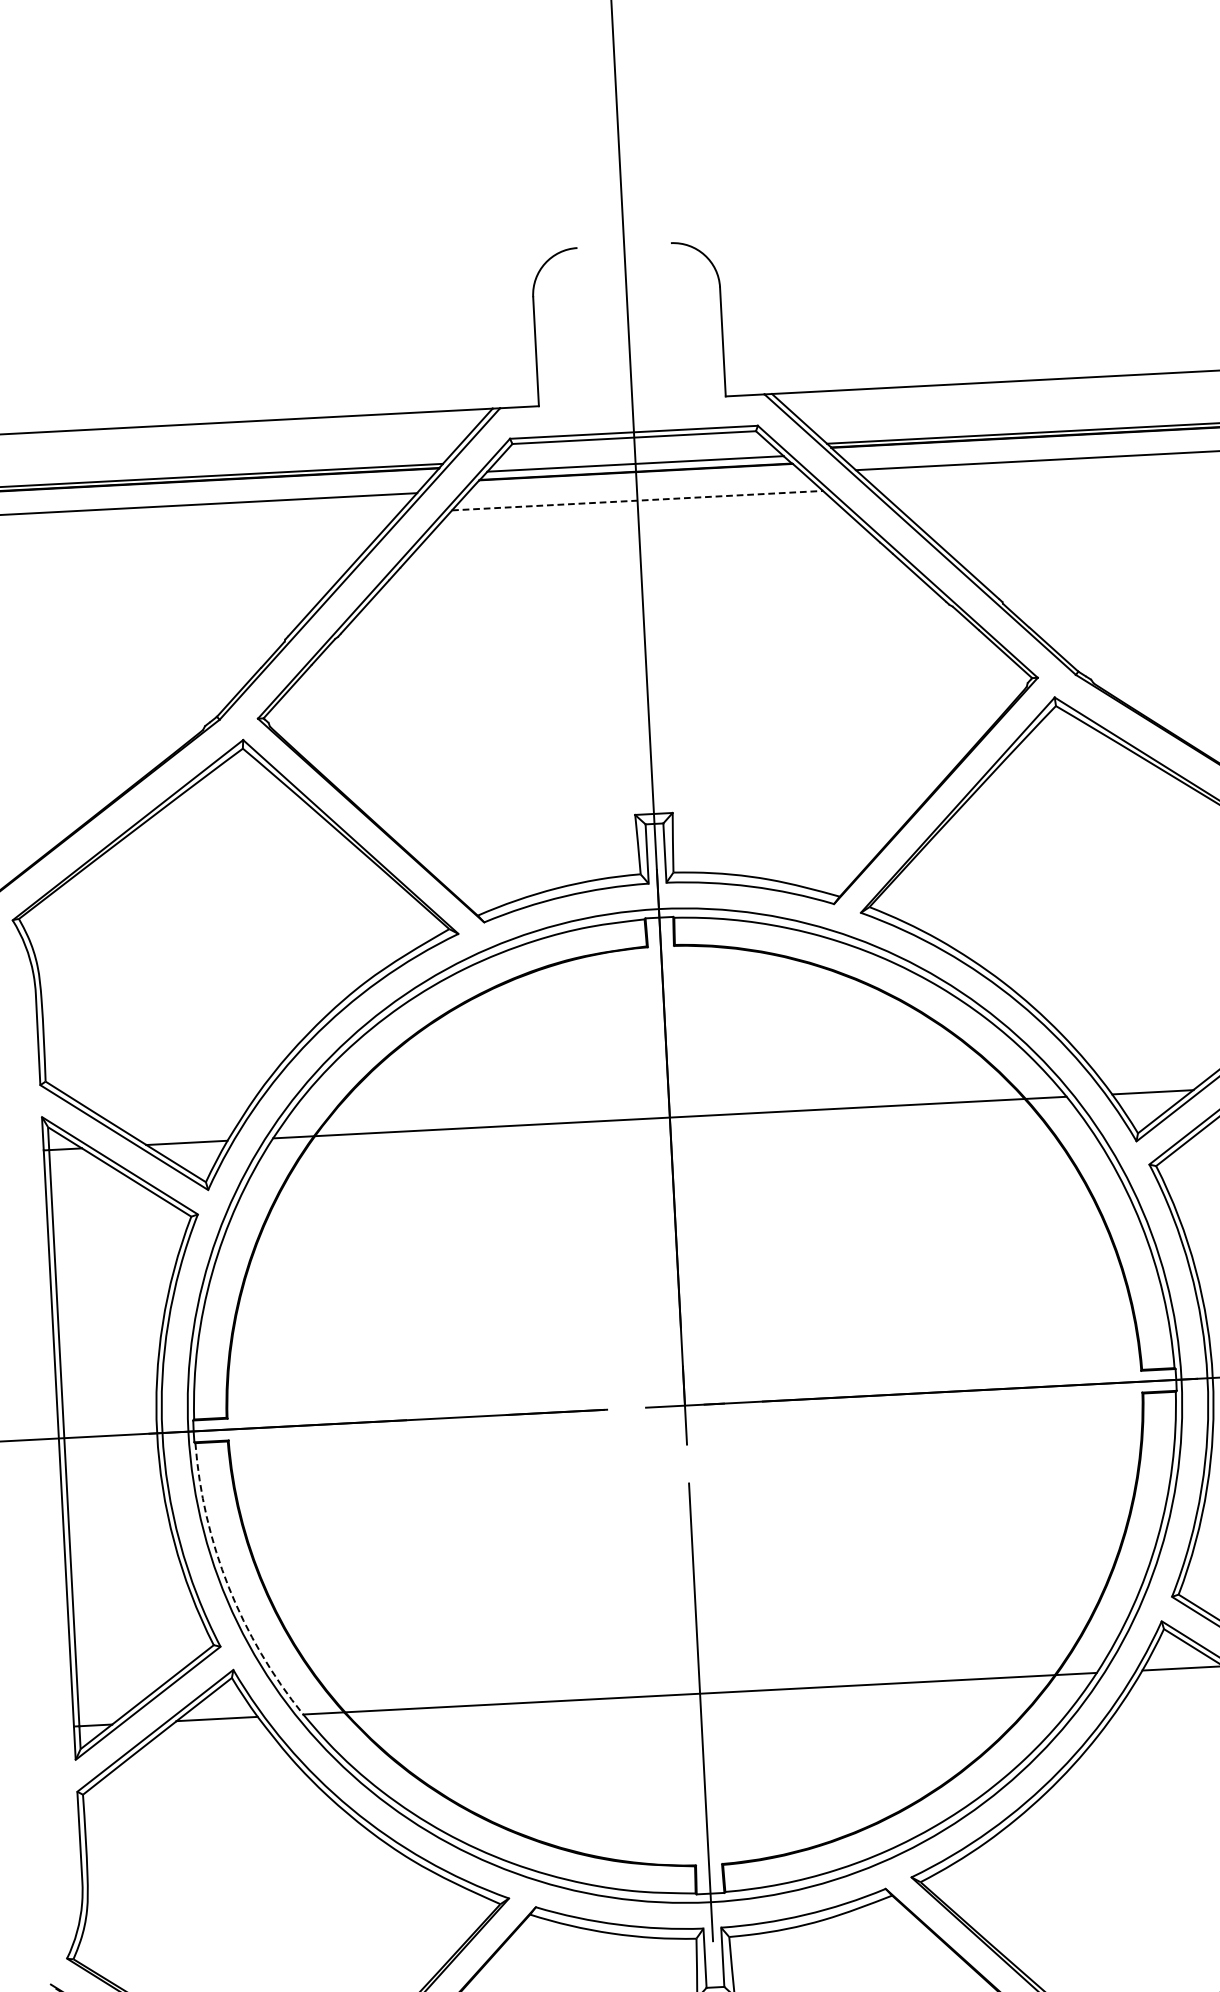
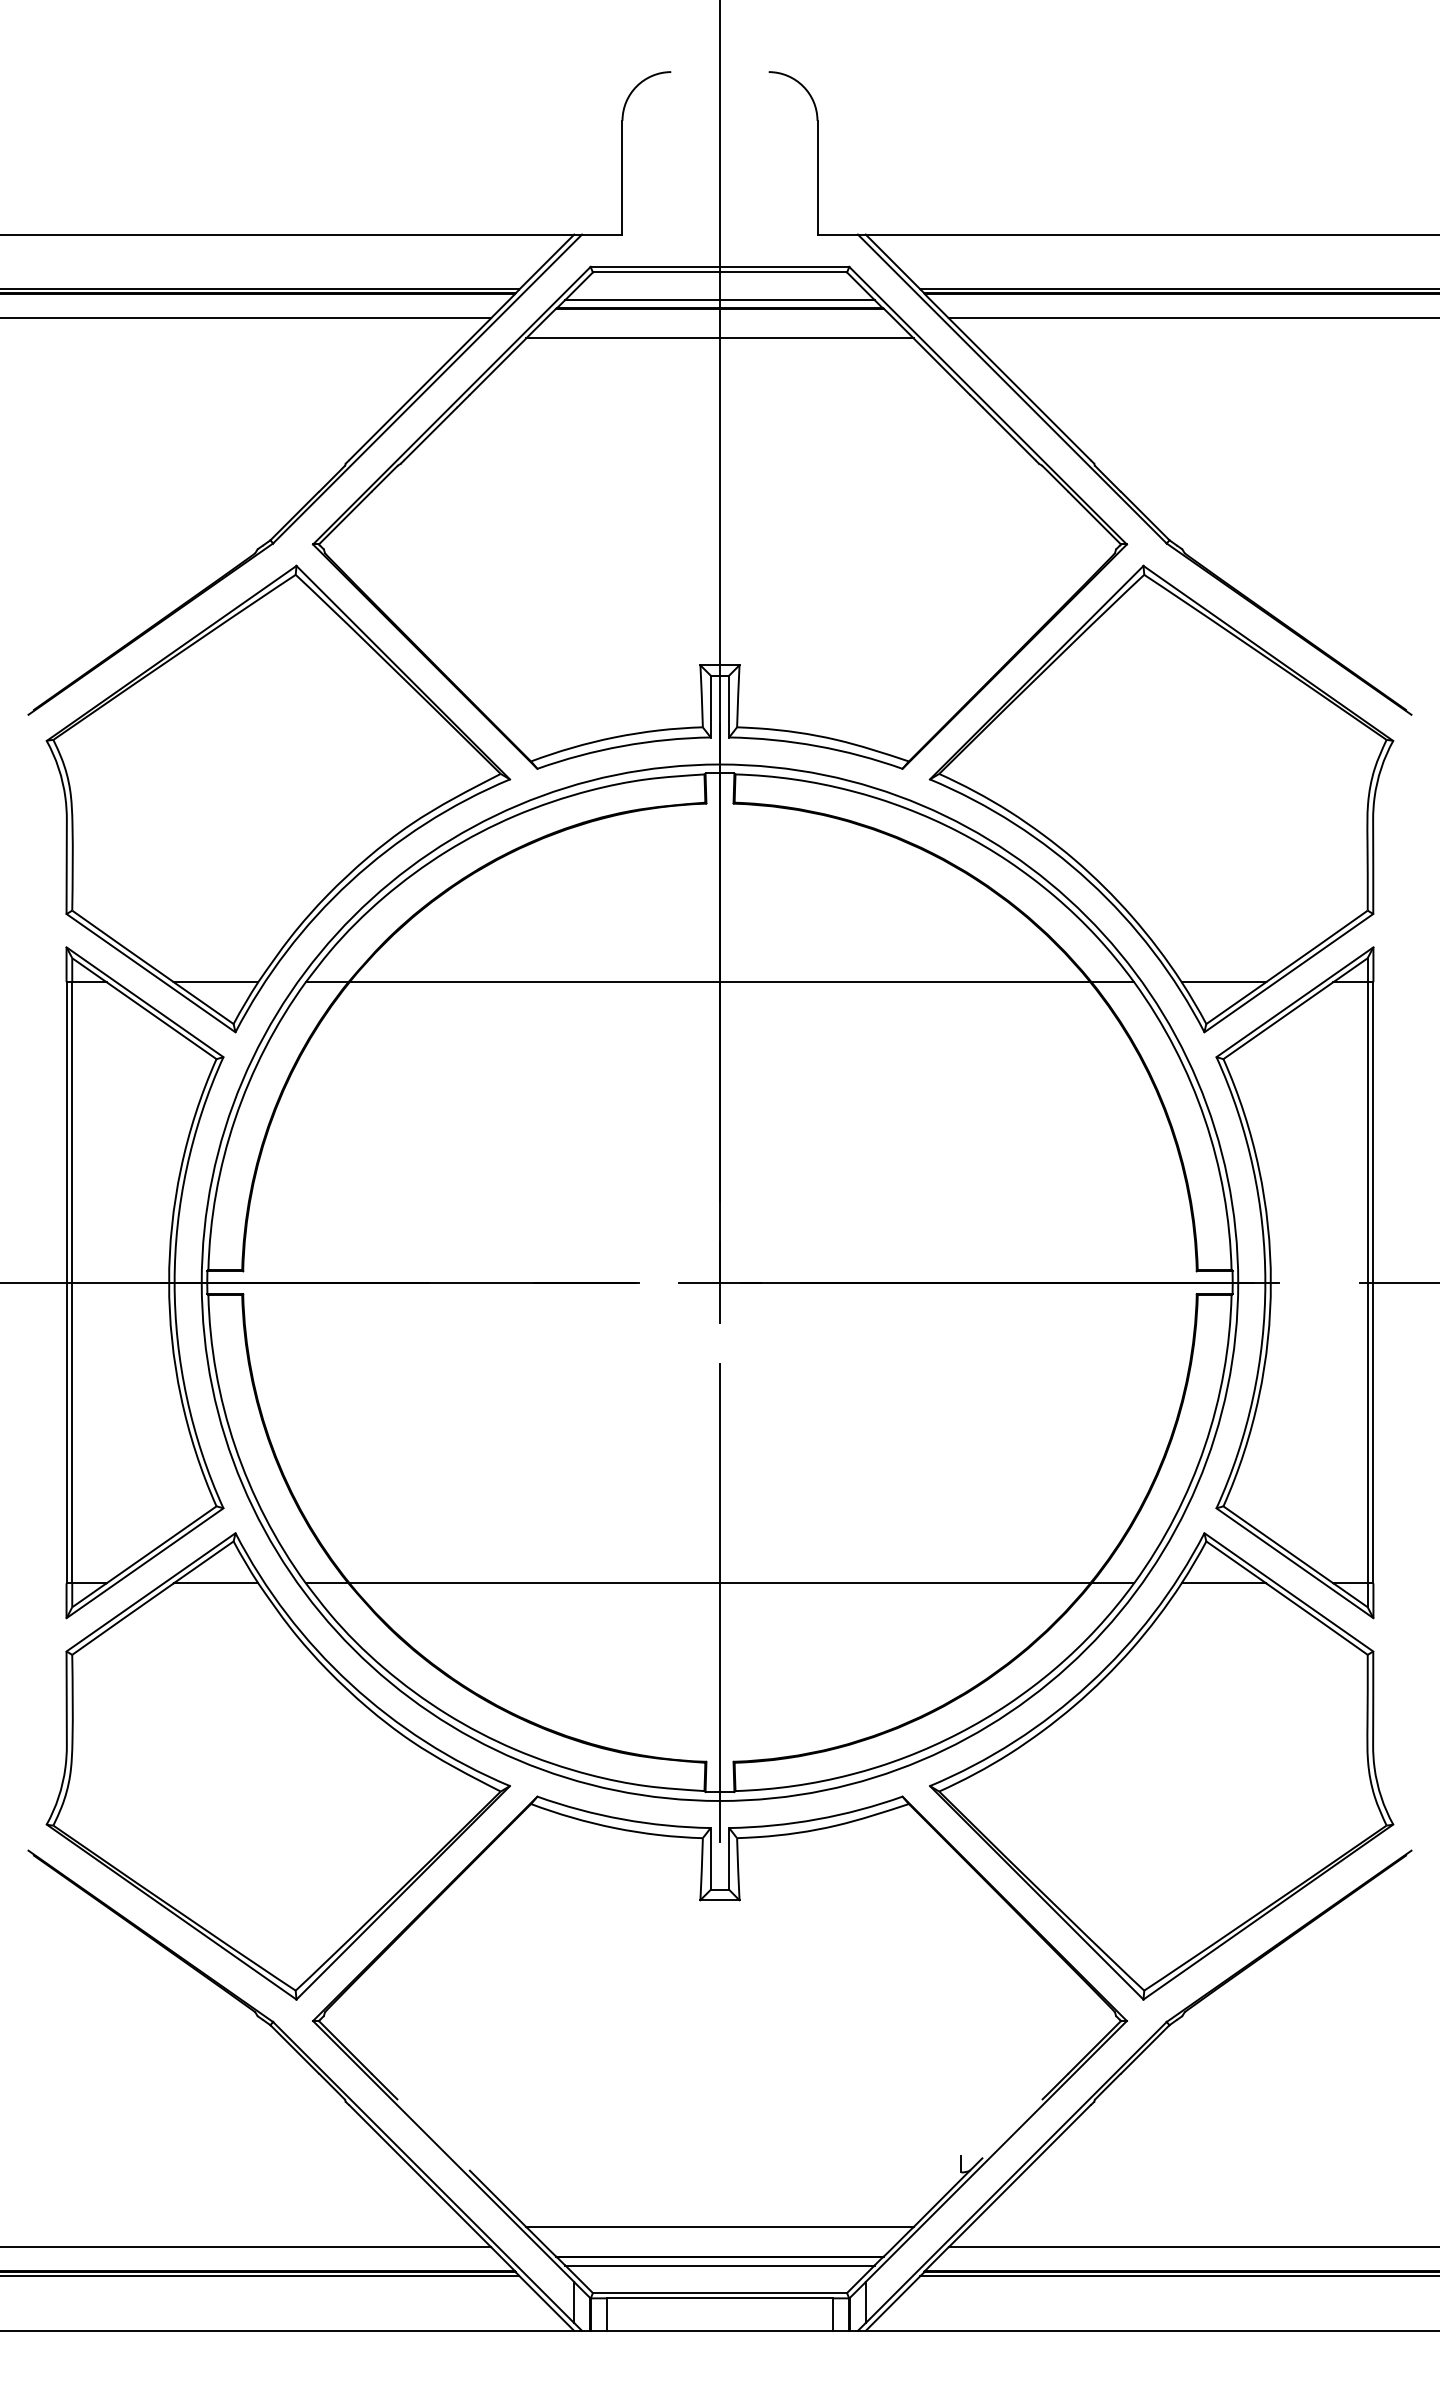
line: (637, 500) -> (719, 338), dashed -> solid
arc: (228, 1586) -> (235, 1446), dashed -> solid

